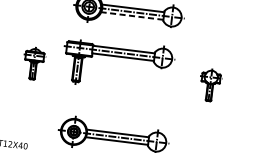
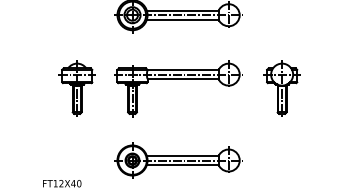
line: (131, 15) -> (182, 19), dashed -> solid
part: (118, 57) -> (178, 79), moved
part: (33, 64) -> (76, 88), size x1.43
part: (209, 85) -> (281, 88), size x1.43

